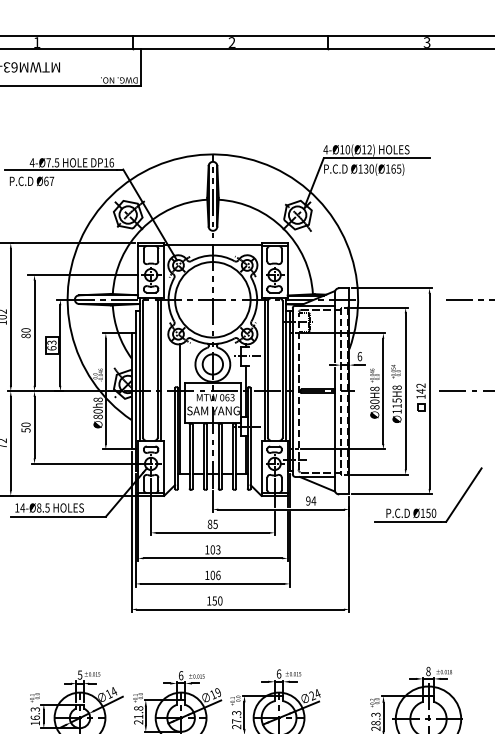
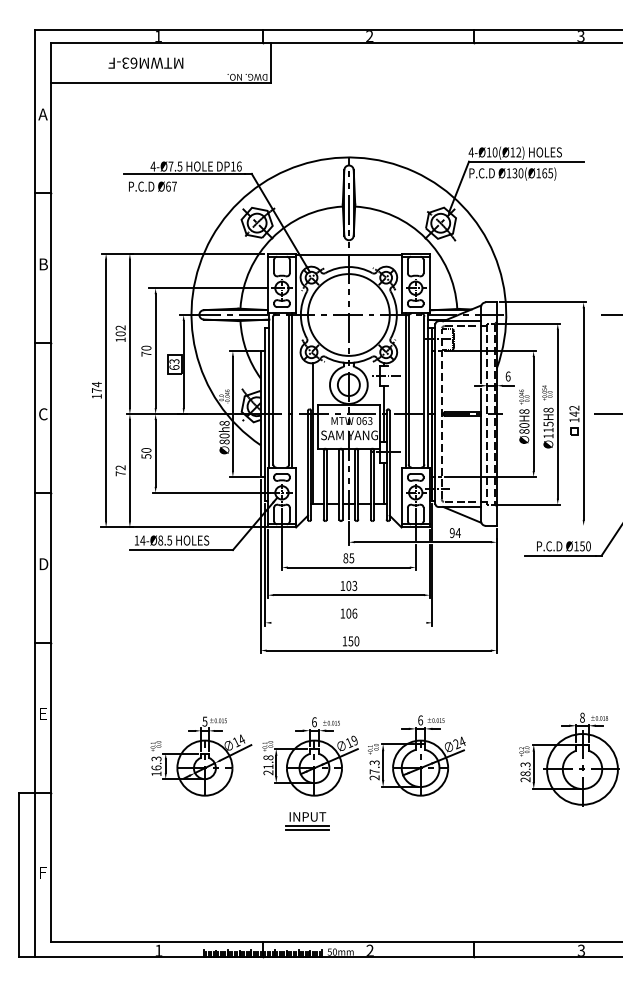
text: (26, 335) -> (146, 353), 80 -> 70
line: (391, 494) -> (542, 525), removed
line: (212, 583) -> (348, 622), removed

